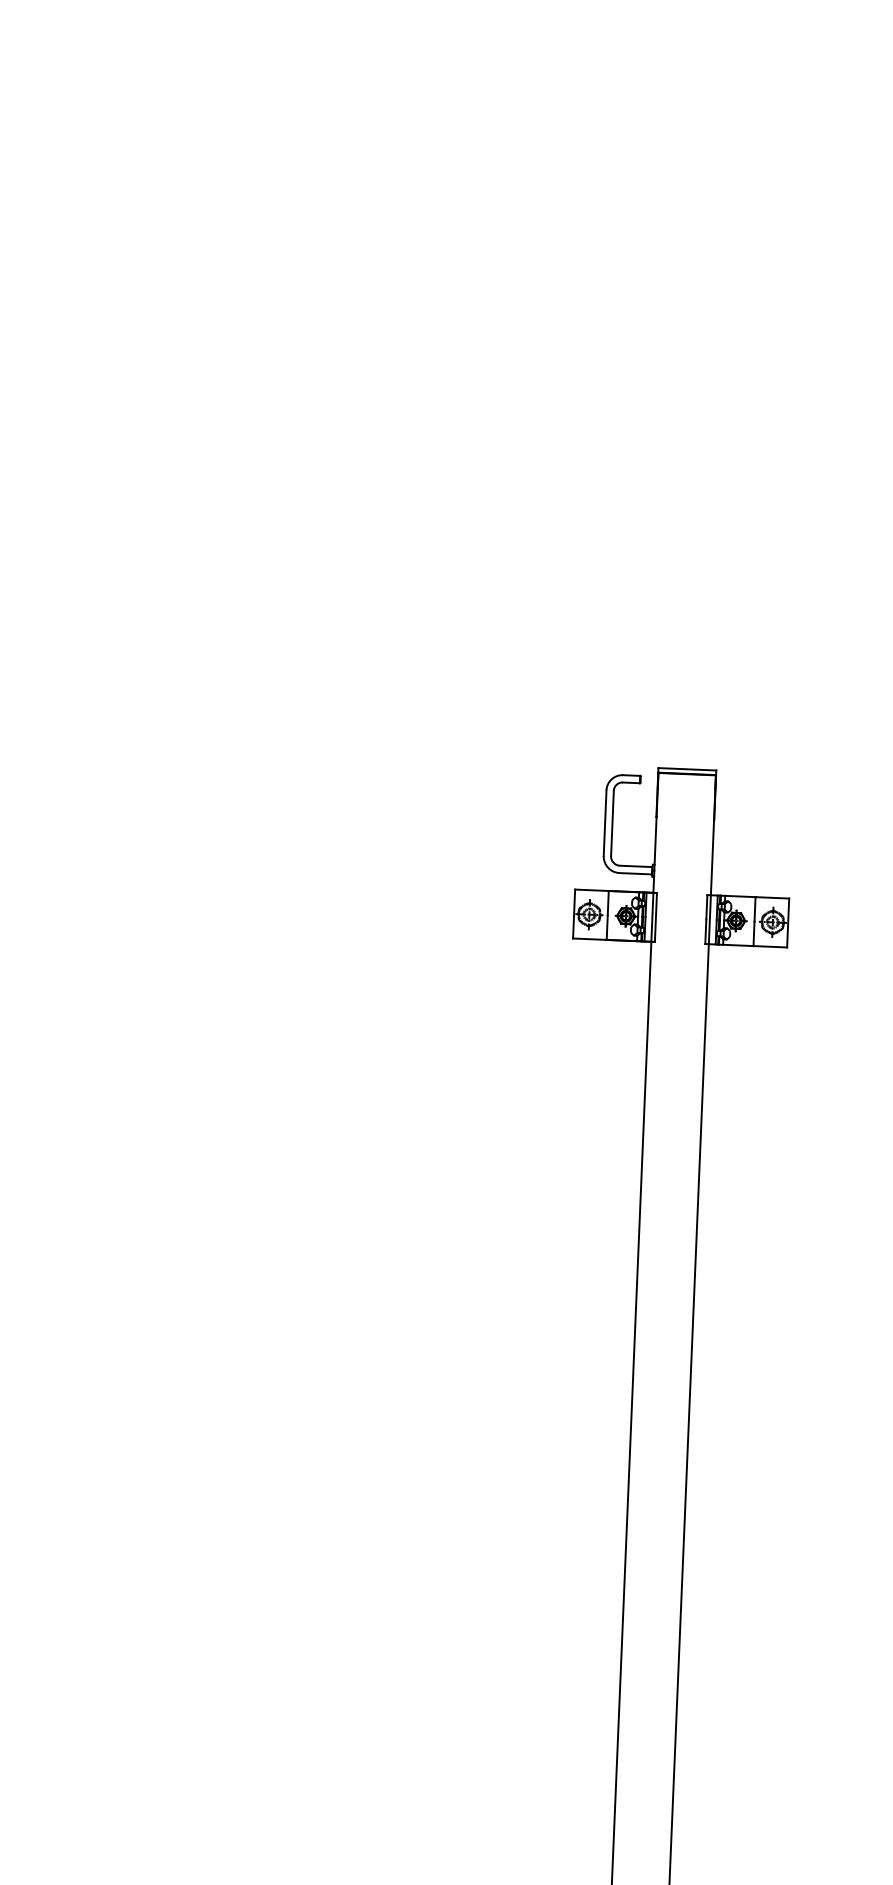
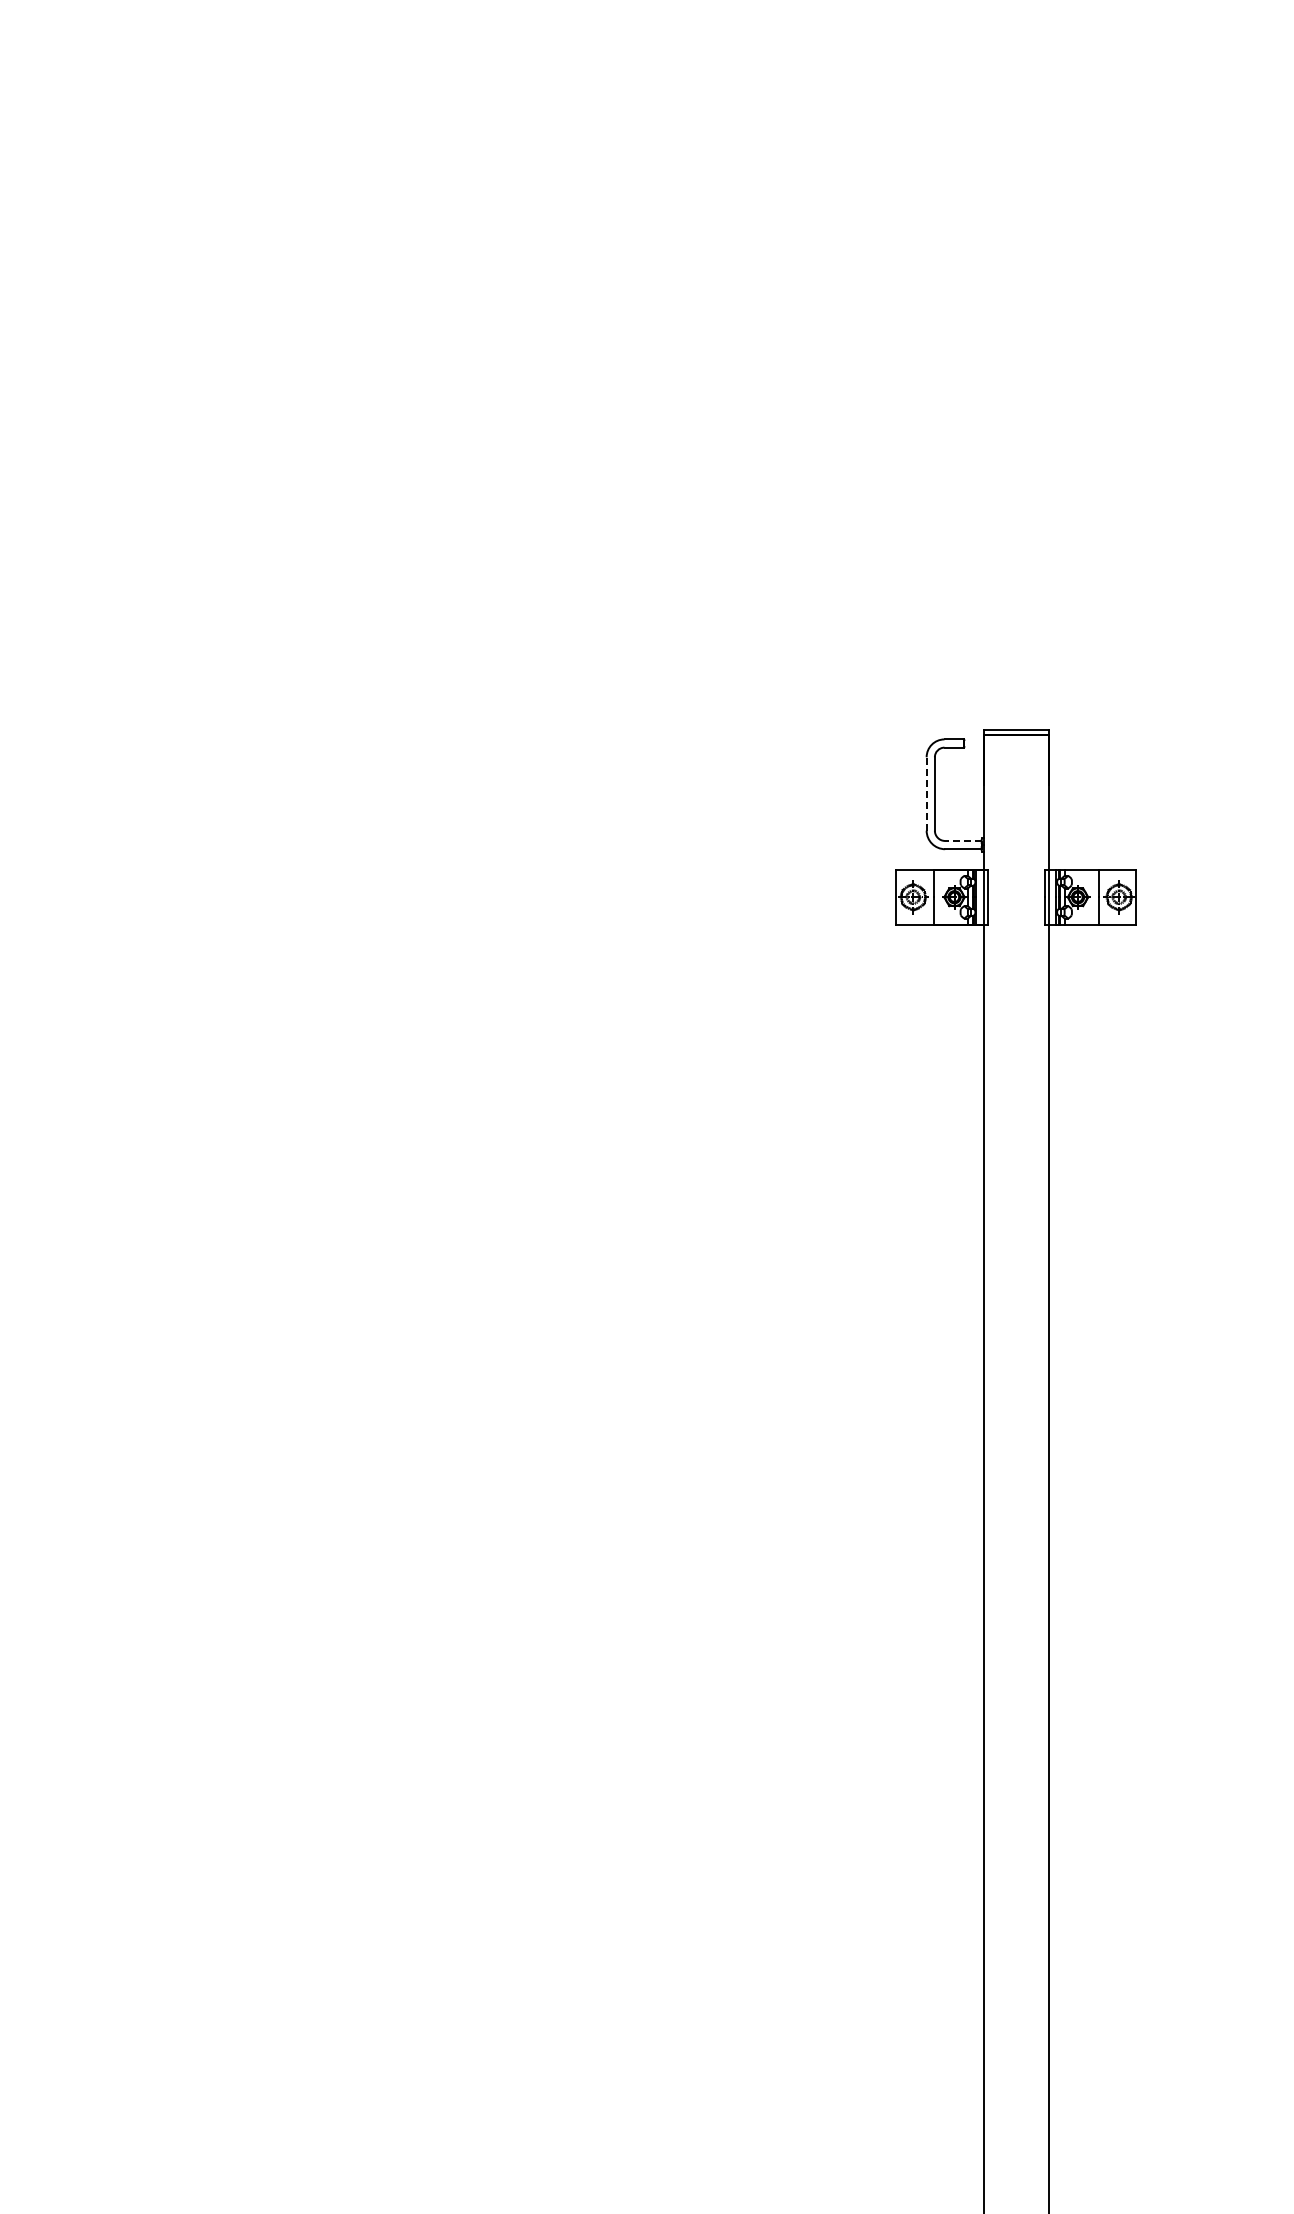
line: (605, 822) -> (926, 793), solid -> dashed
line: (635, 865) -> (962, 840), solid -> dashed

